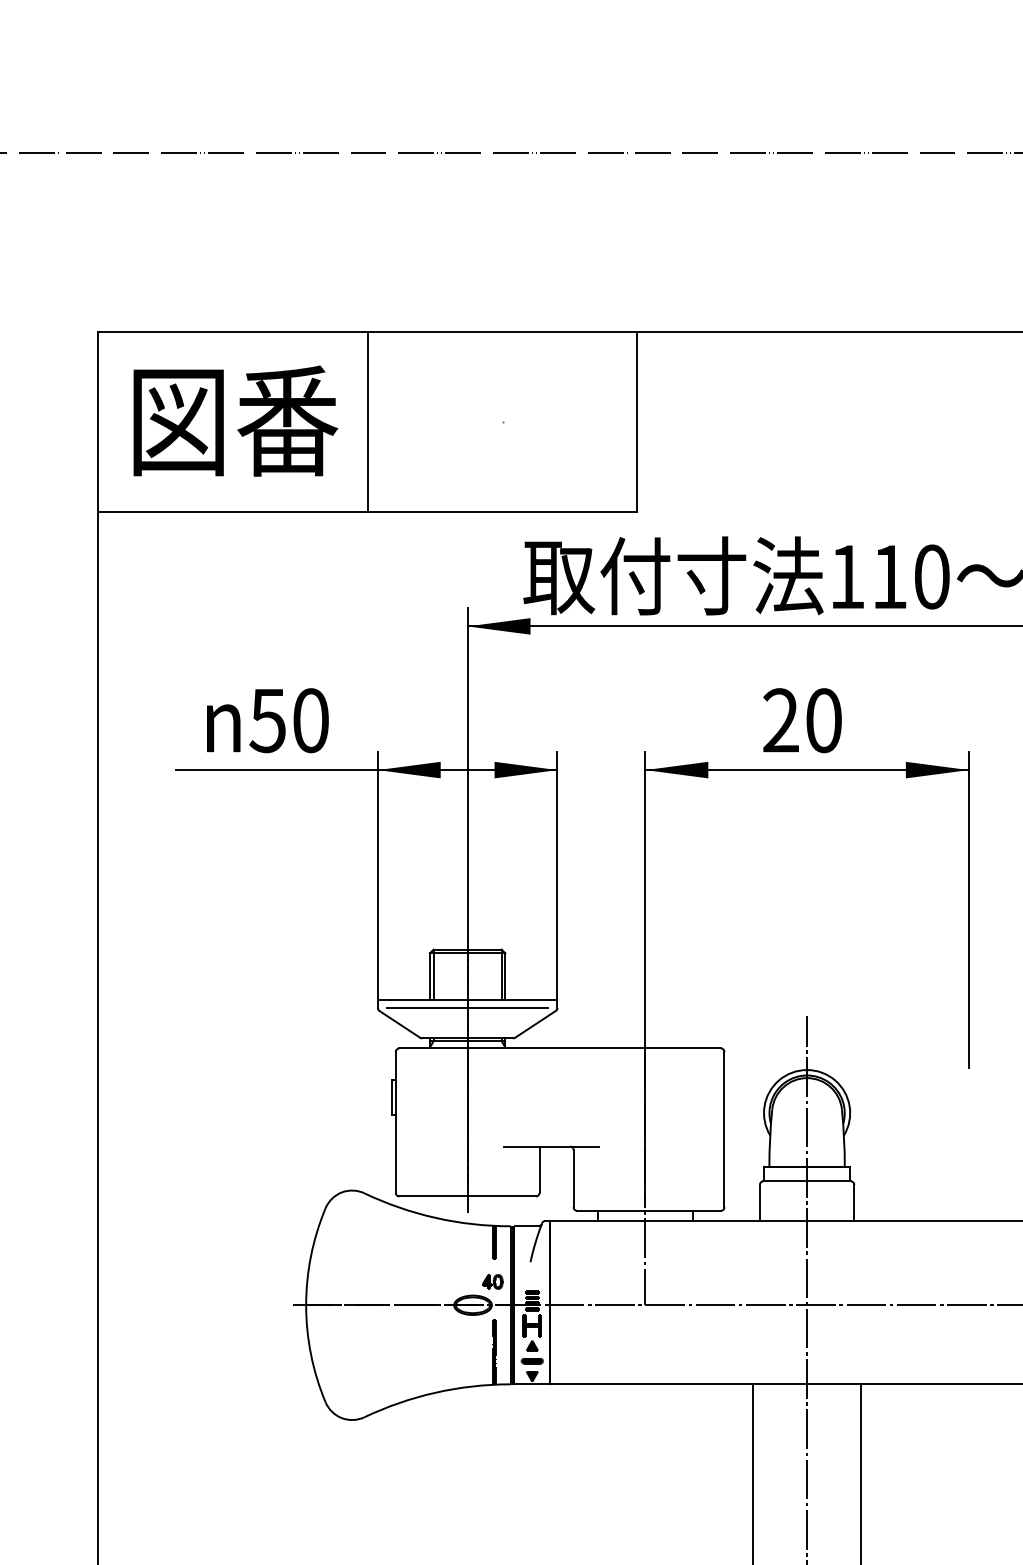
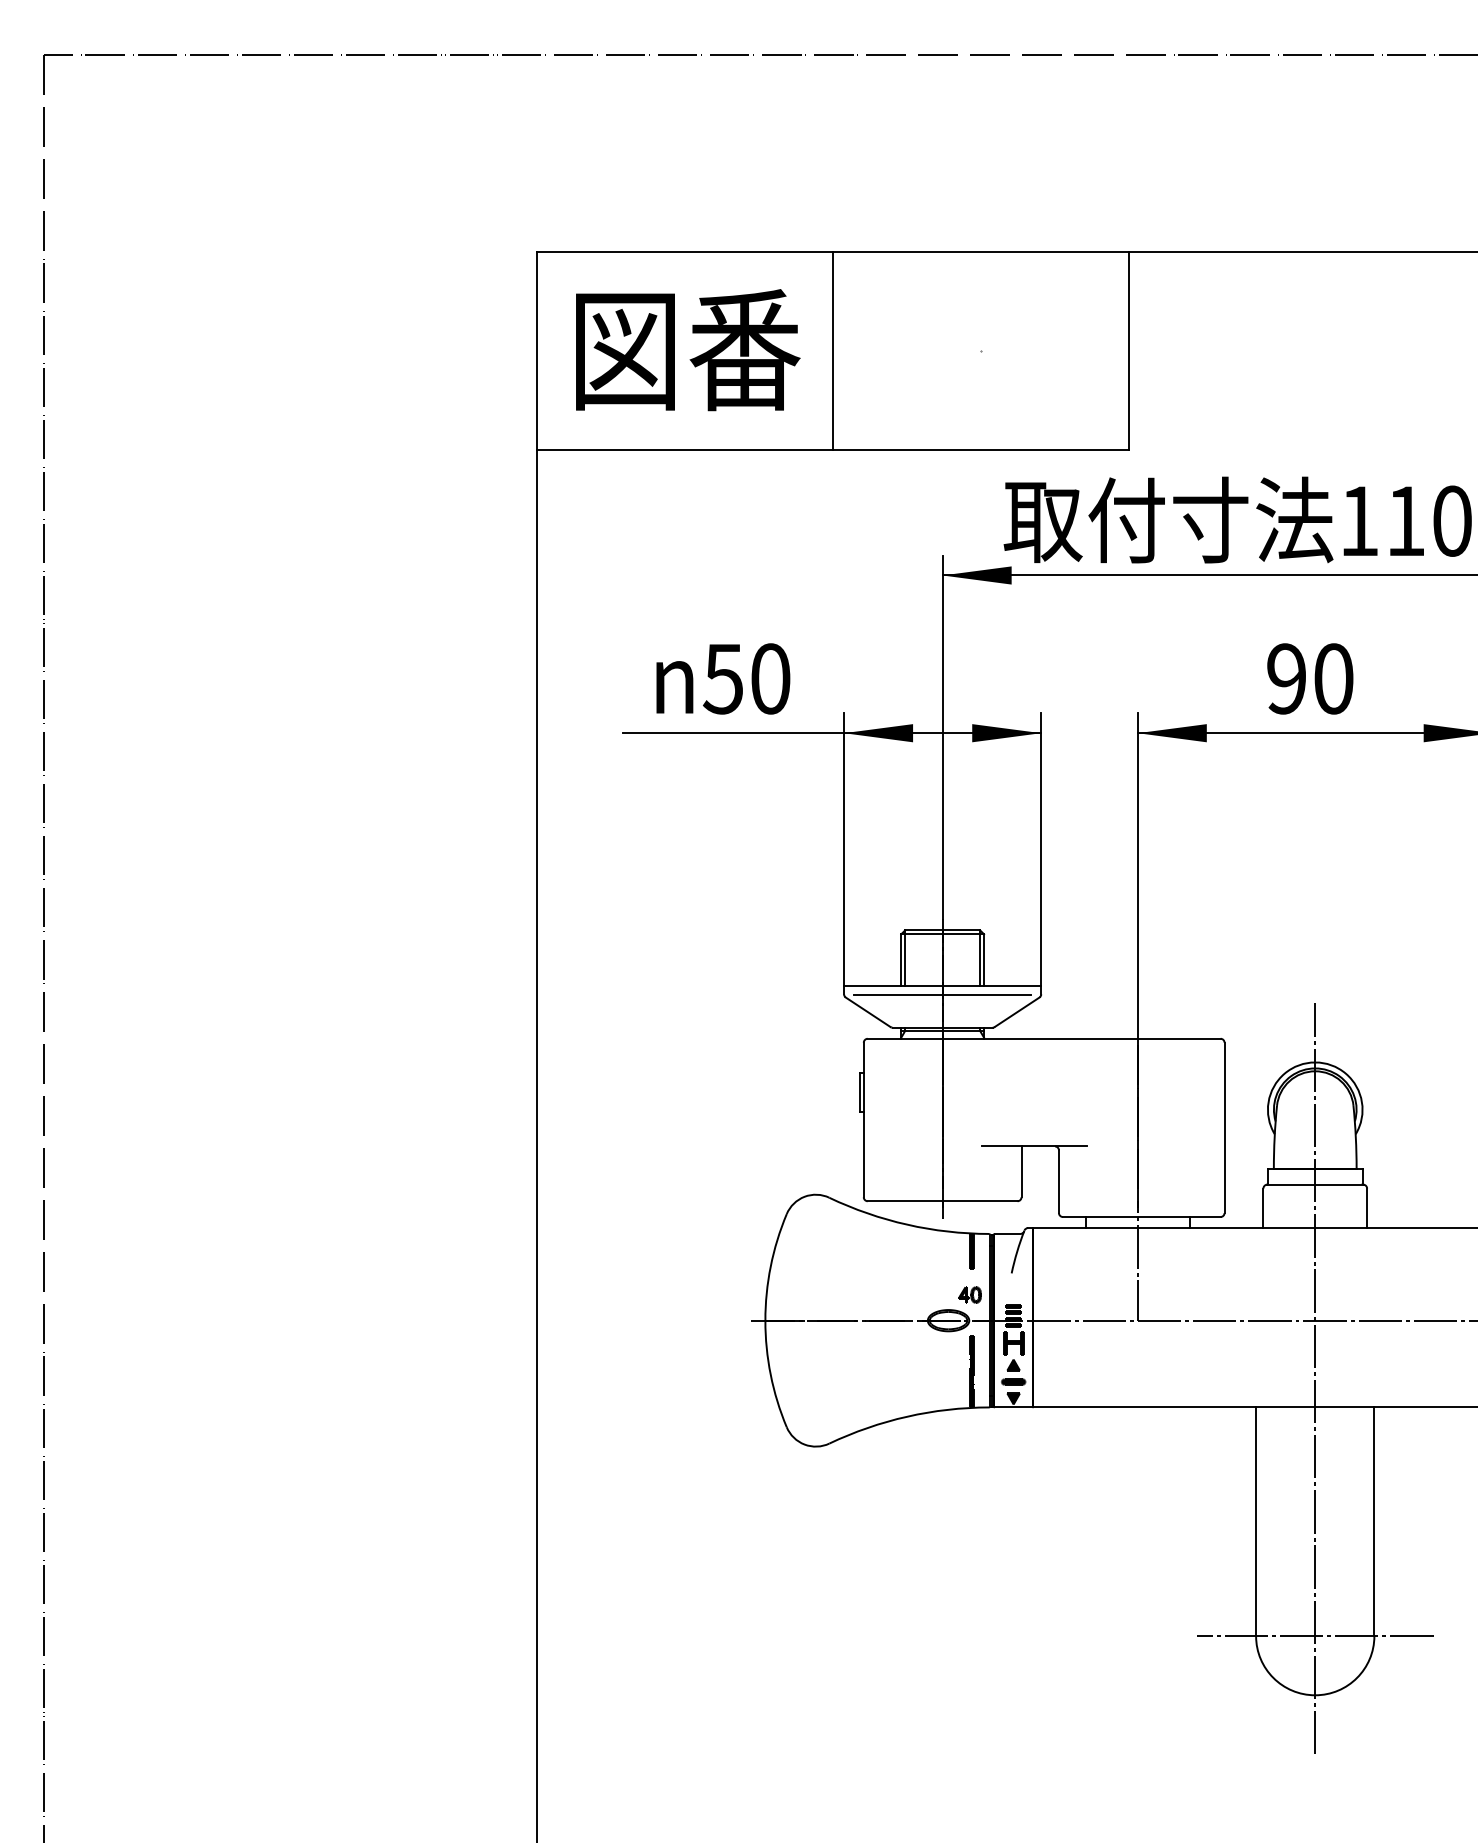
text: (780, 720) -> (1286, 678), 20 -> 90

